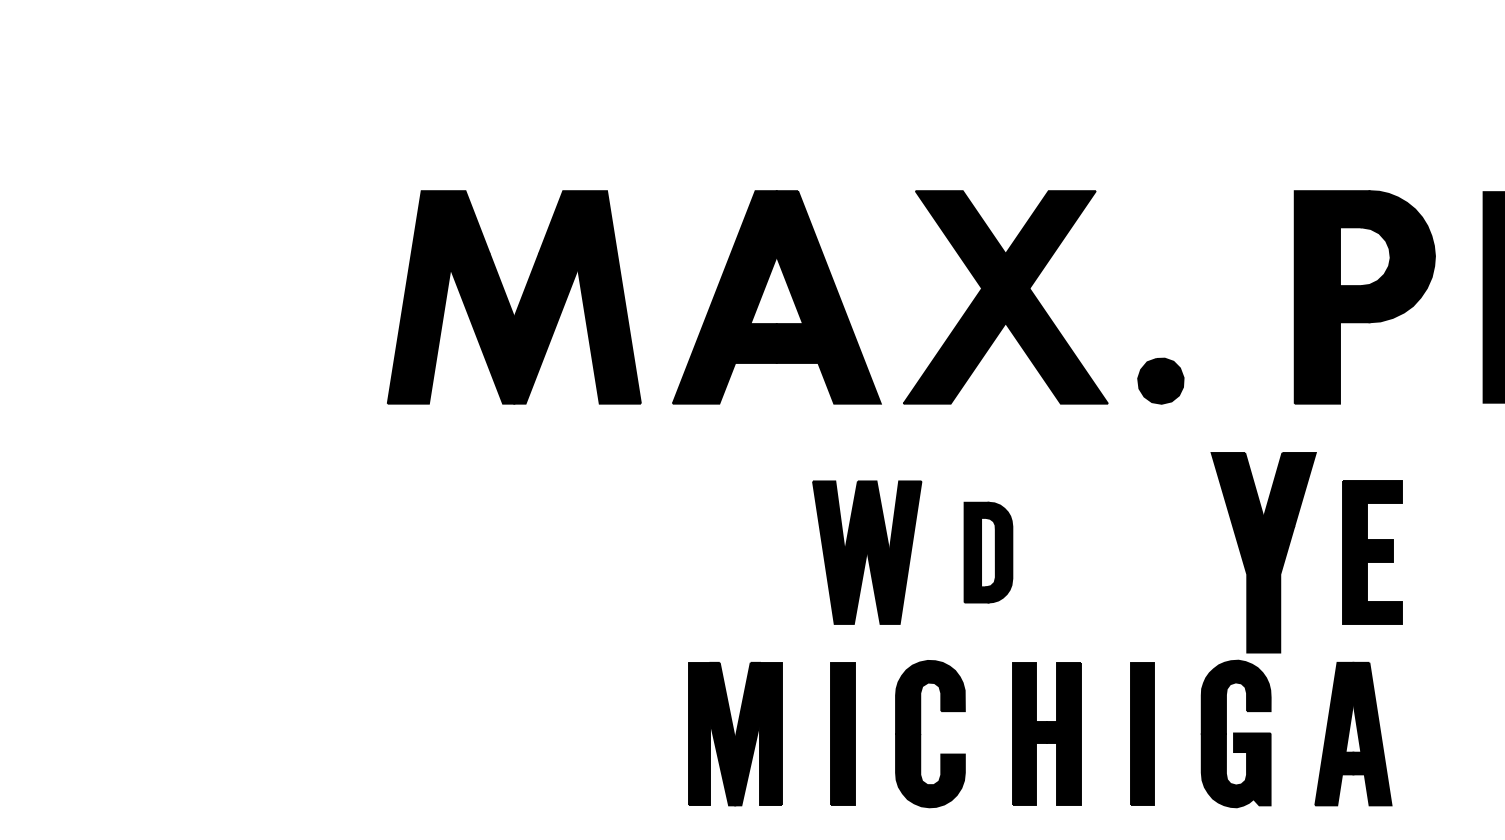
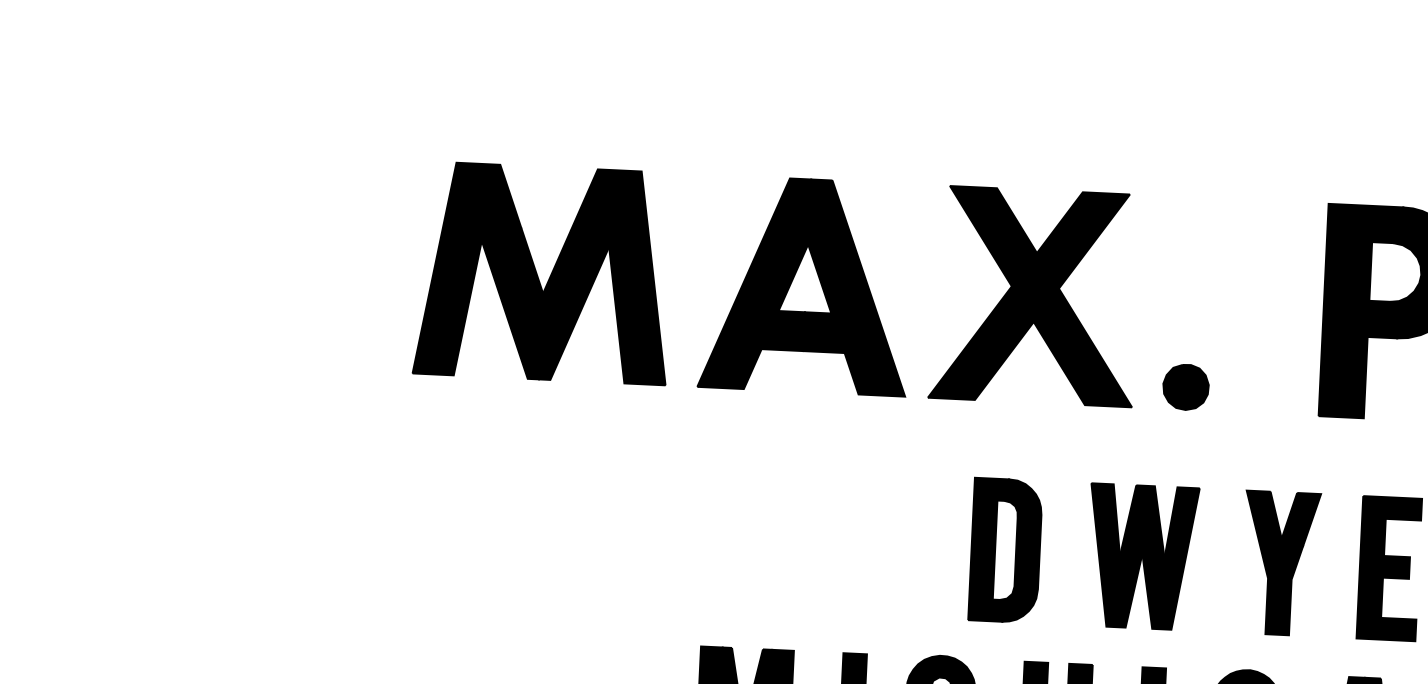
part: (867, 552) -> (1142, 556), moved
part: (988, 552) -> (1005, 550), size x1.43
part: (1263, 552) -> (1280, 563), size x0.71

